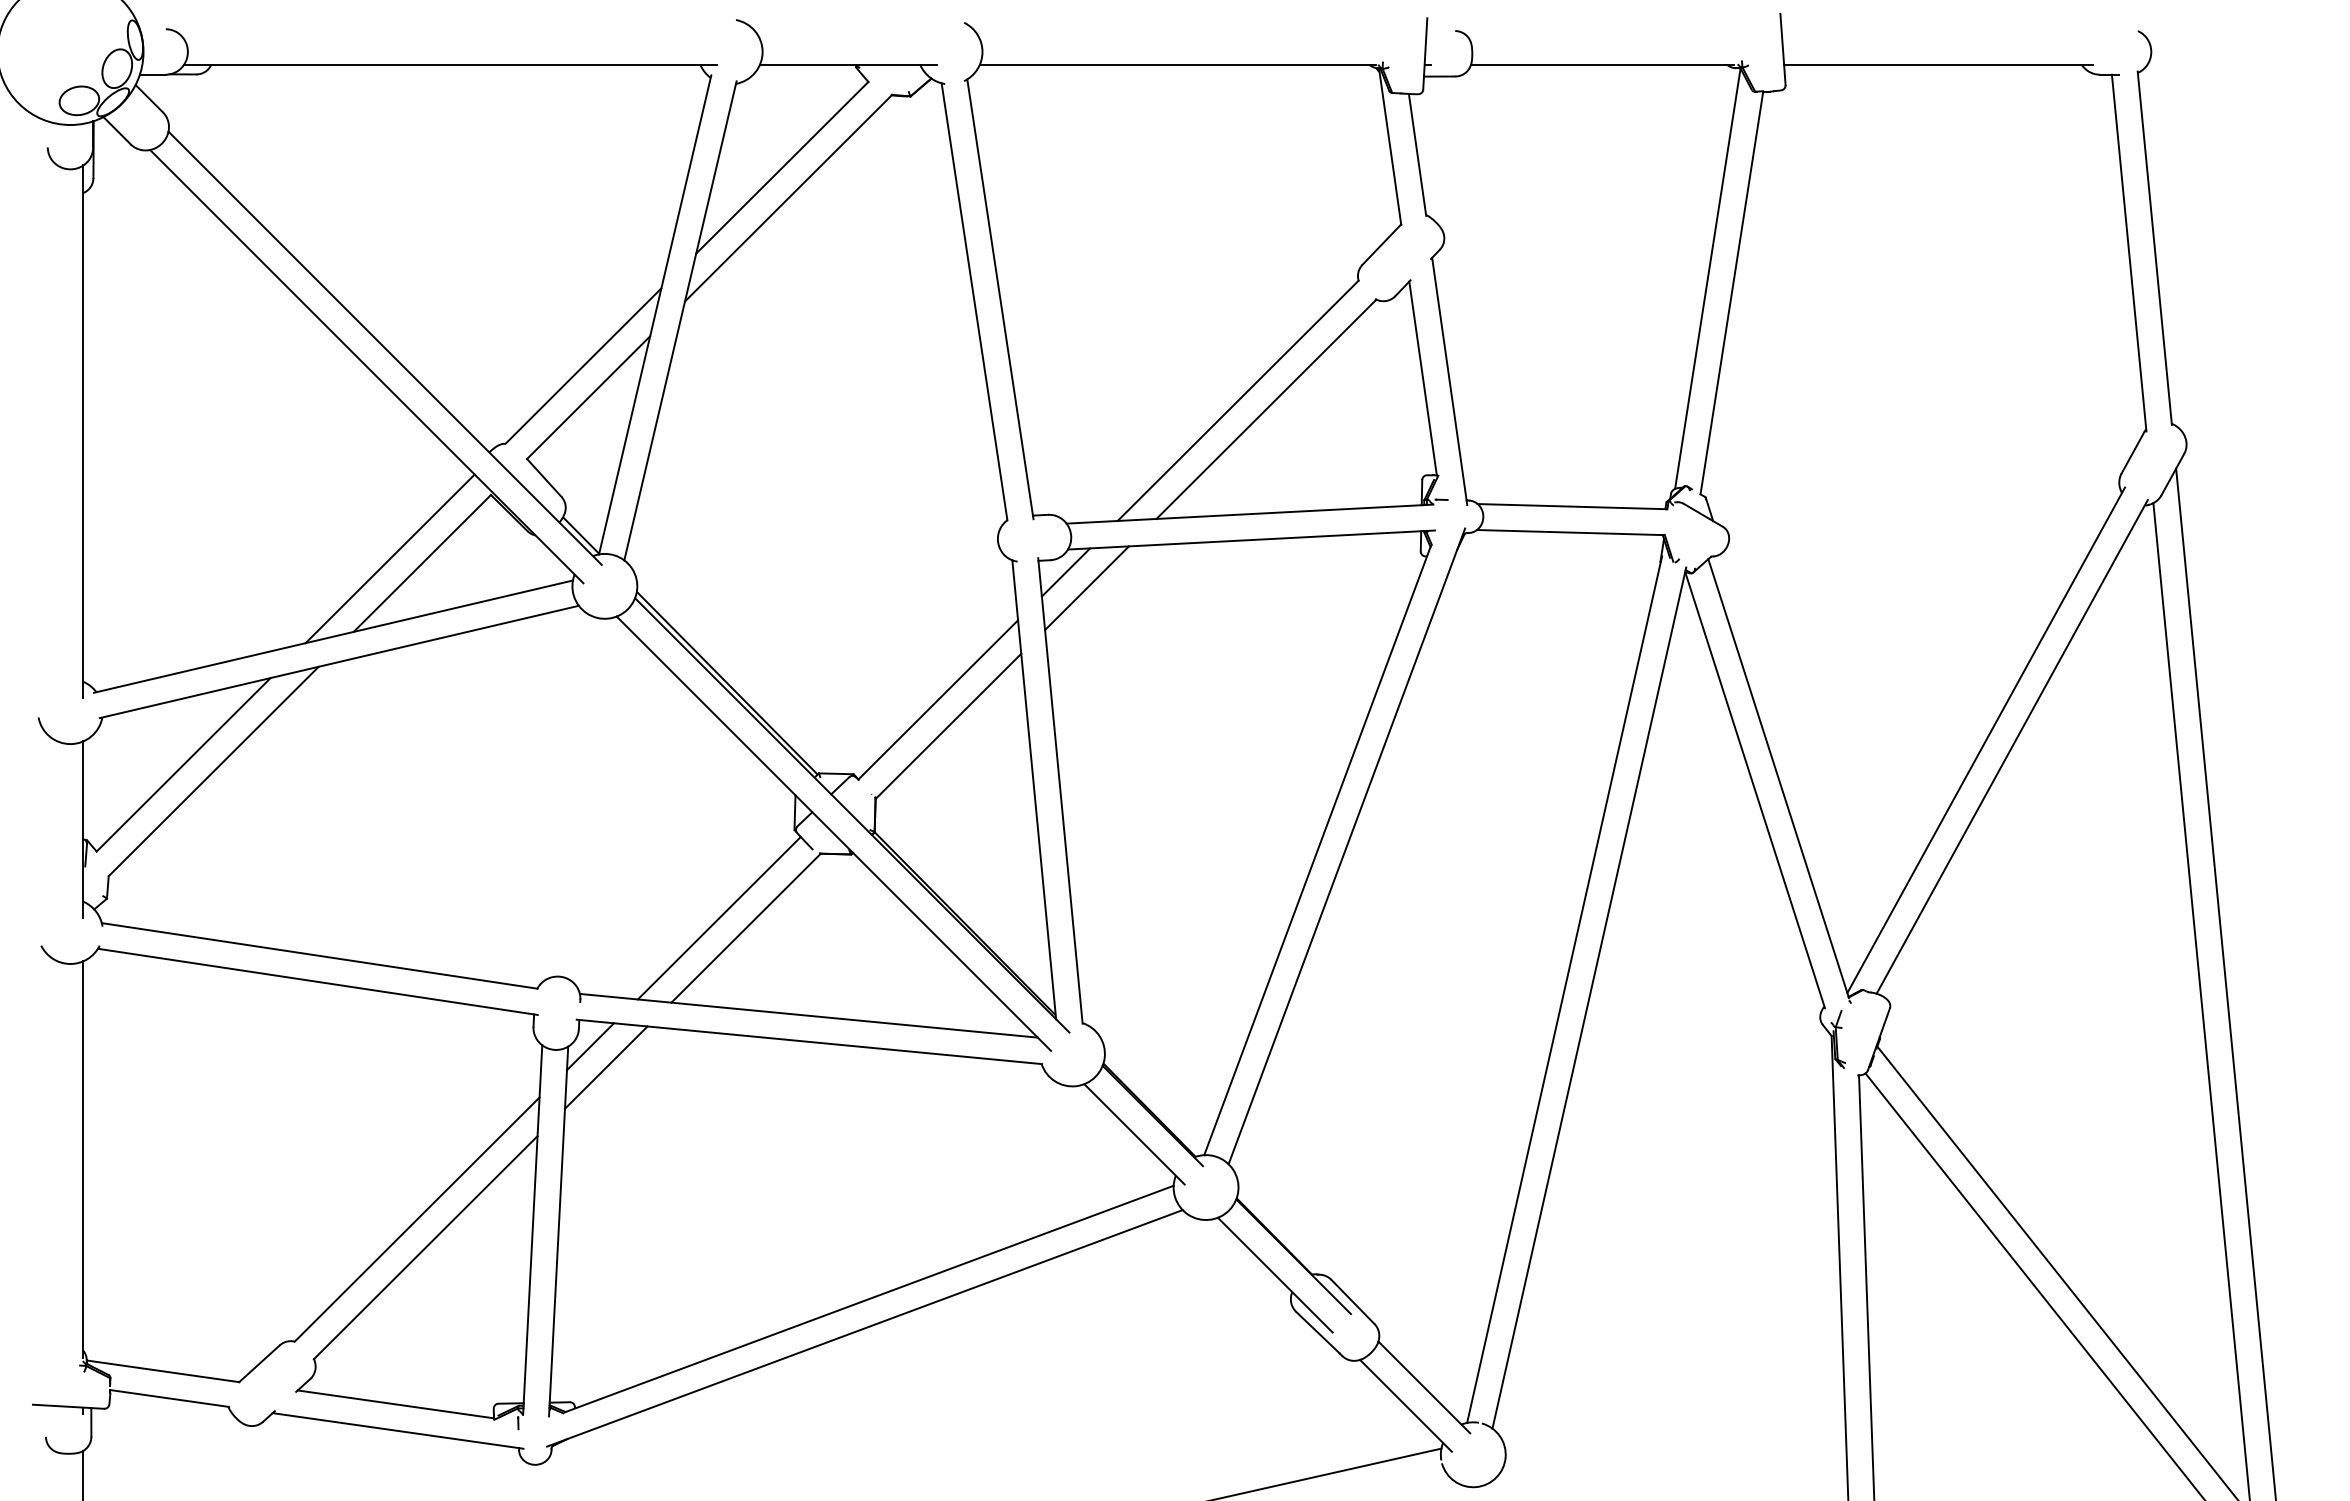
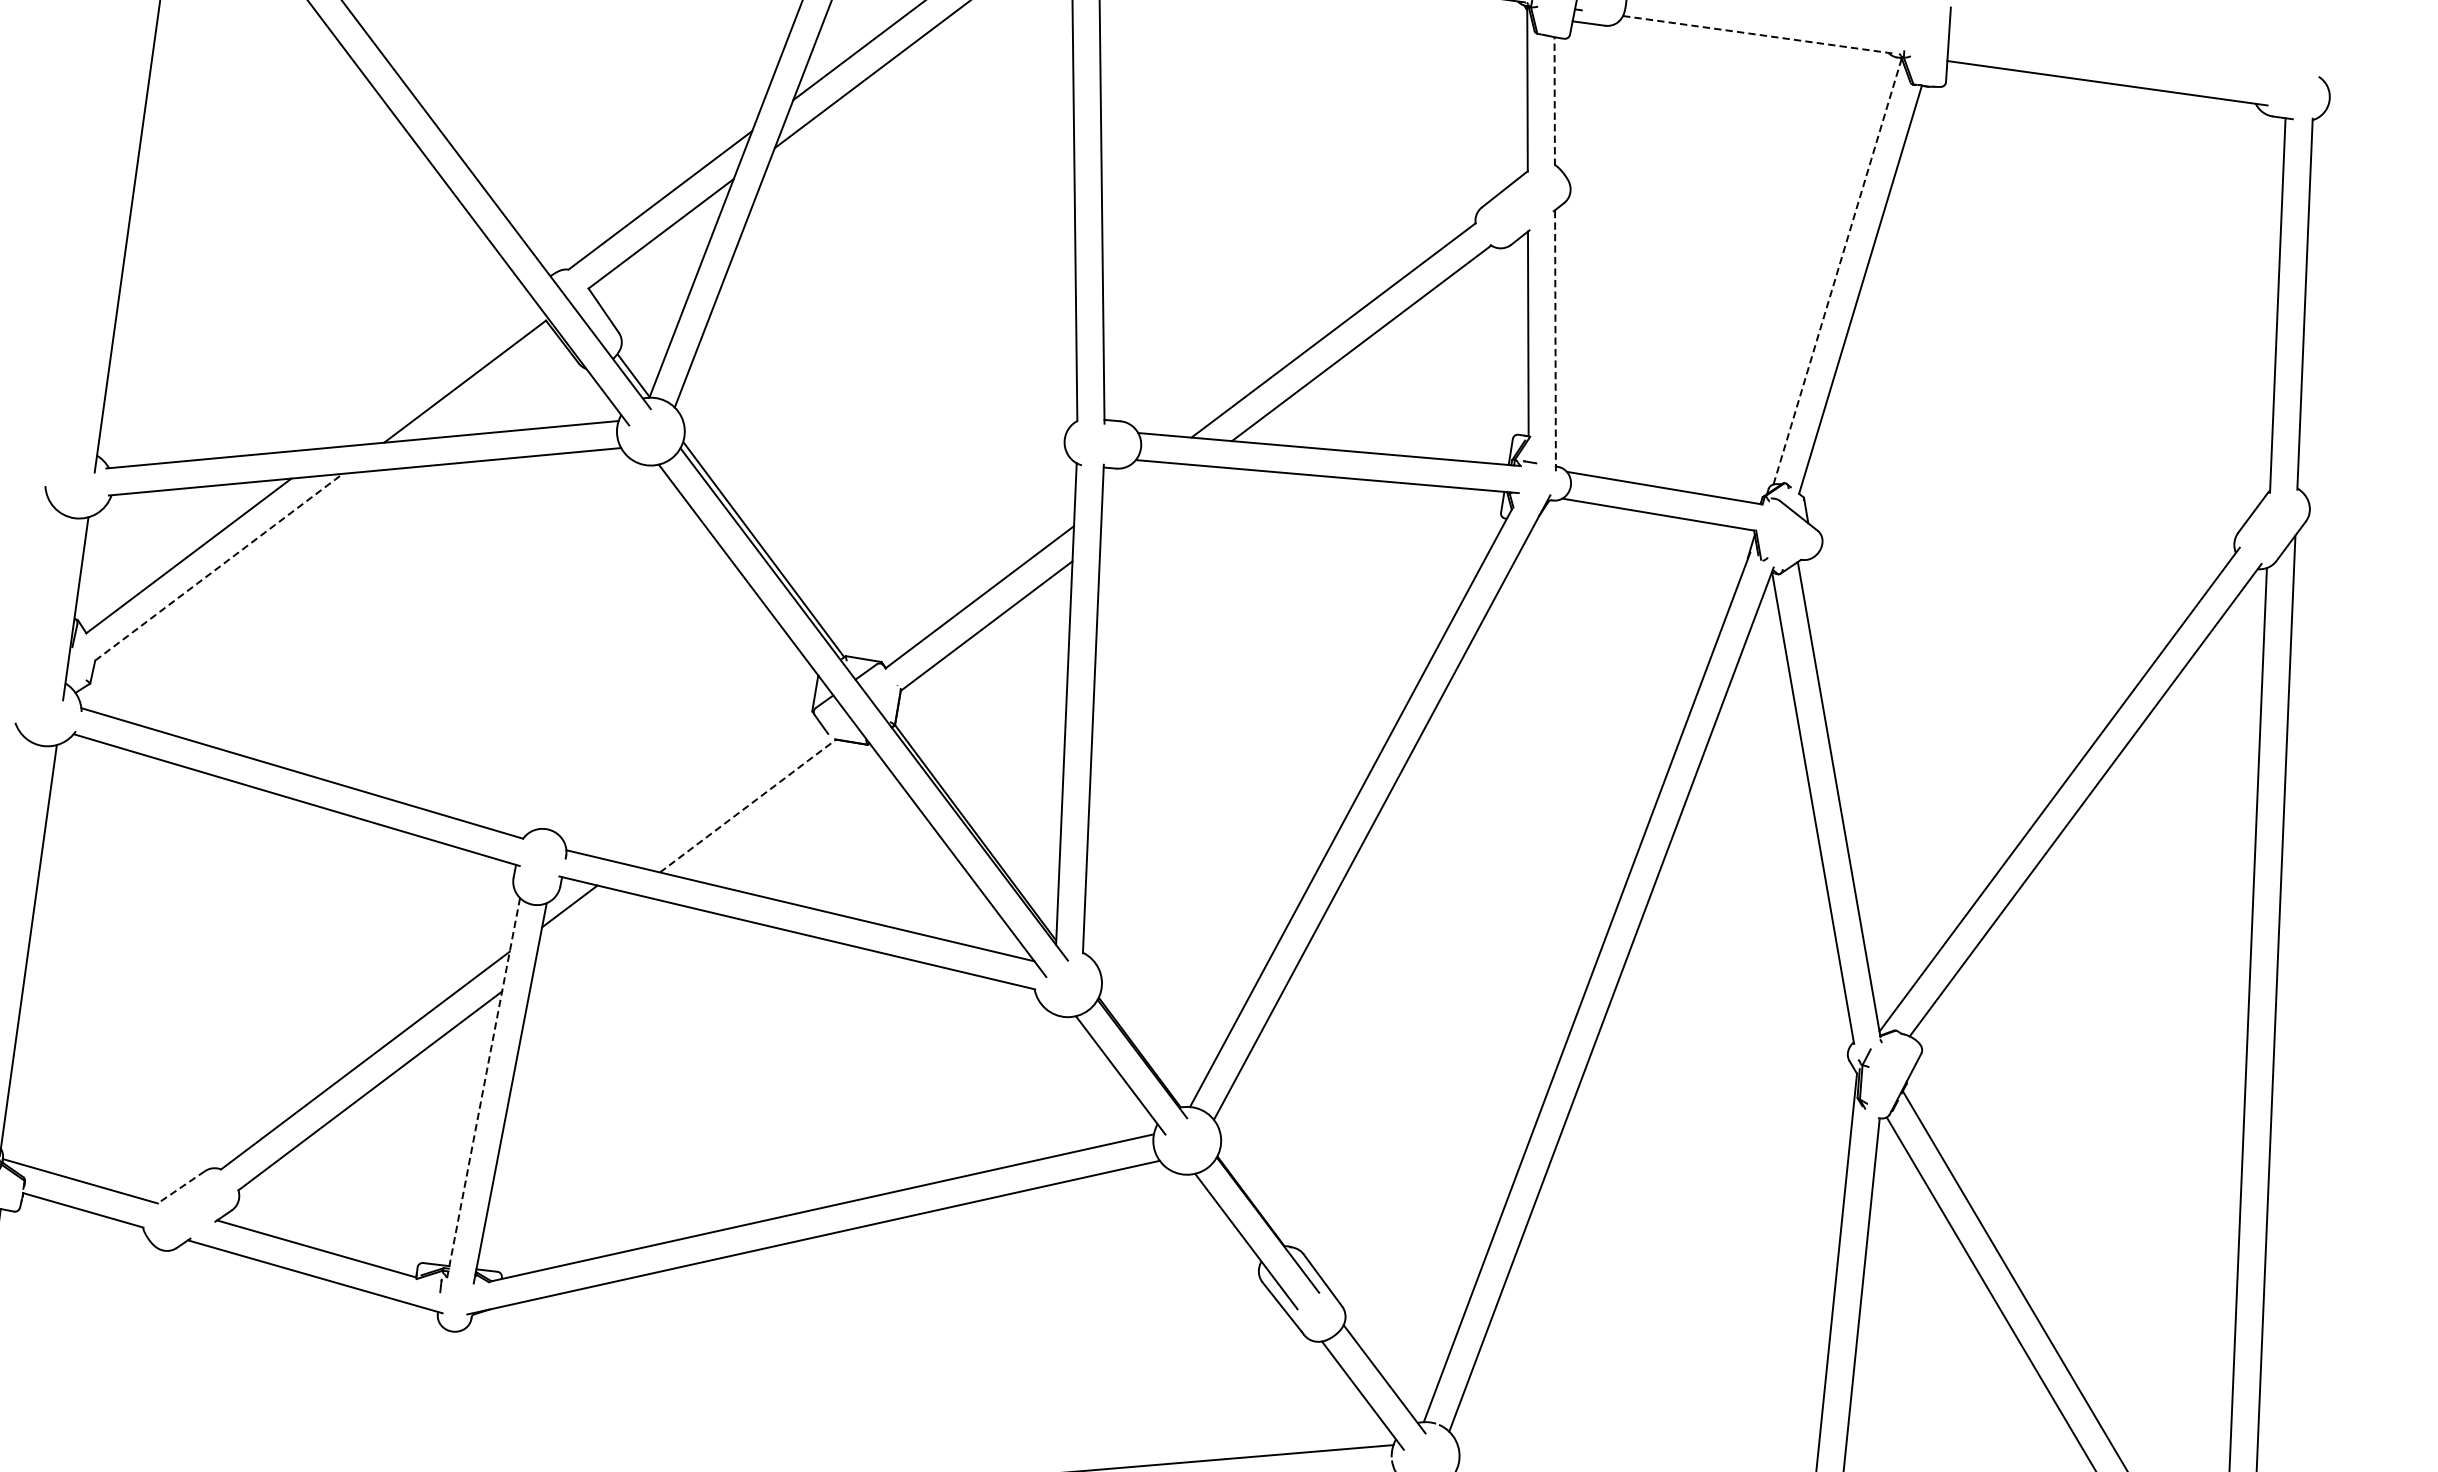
line: (1602, 64) -> (1759, 34), solid -> dashed
line: (1417, 154) -> (1554, 101), solid -> dashed
line: (1707, 278) -> (1837, 271), solid -> dashed
line: (1449, 381) -> (1555, 340), solid -> dashed
line: (389, 558) -> (431, 371), removed
line: (1065, 572) -> (1130, 483), removed
line: (1086, 588) -> (1149, 503), removed
line: (214, 771) -> (219, 567), solid -> dashed
line: (718, 917) -> (720, 790), removed
line: (746, 927) -> (748, 805), solid -> dashed
line: (605, 1067) -> (582, 930), removed
line: (532, 1229) -> (483, 1087), solid -> dashed
line: (259, 1364) -> (181, 1188), solid -> dashed

